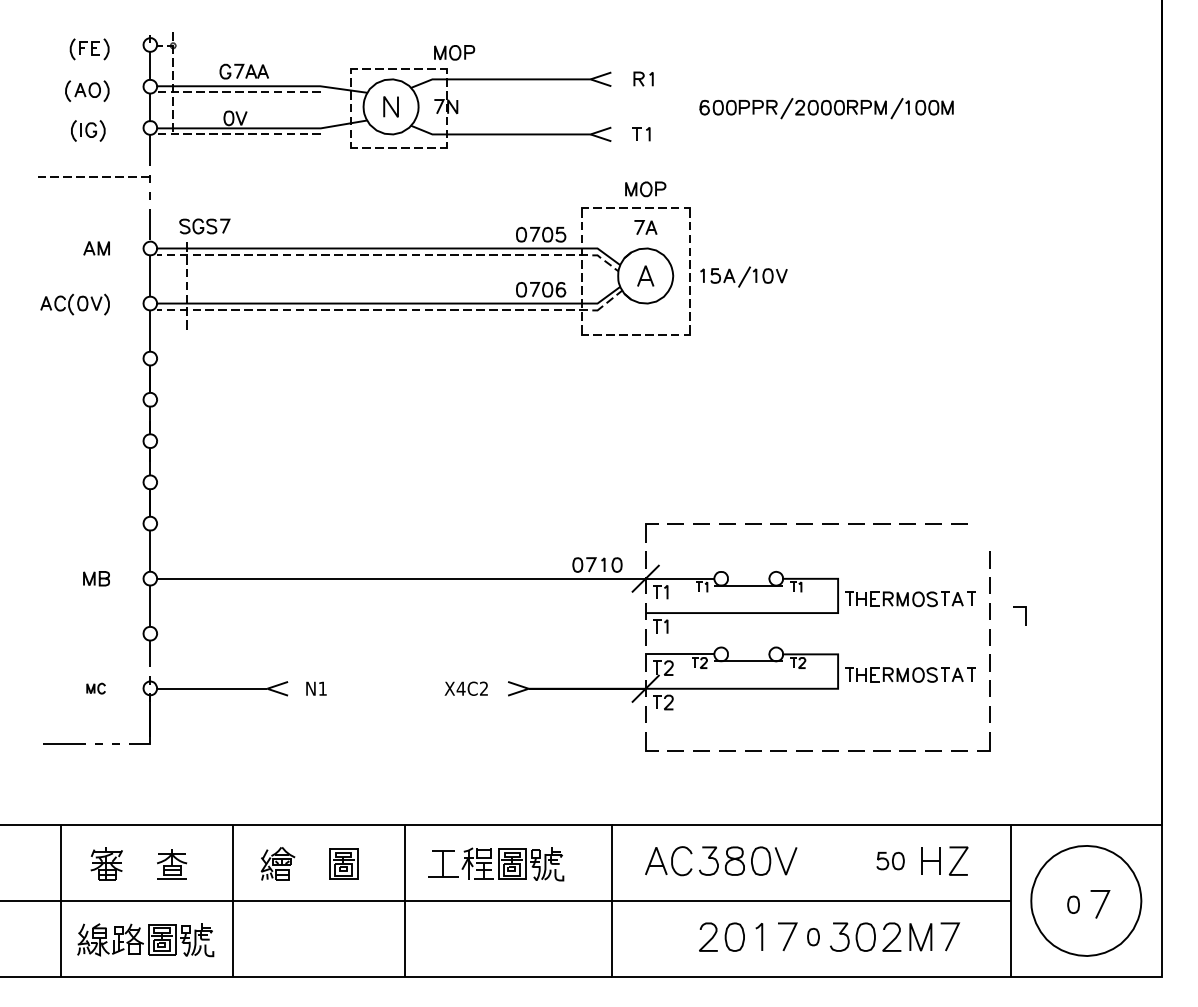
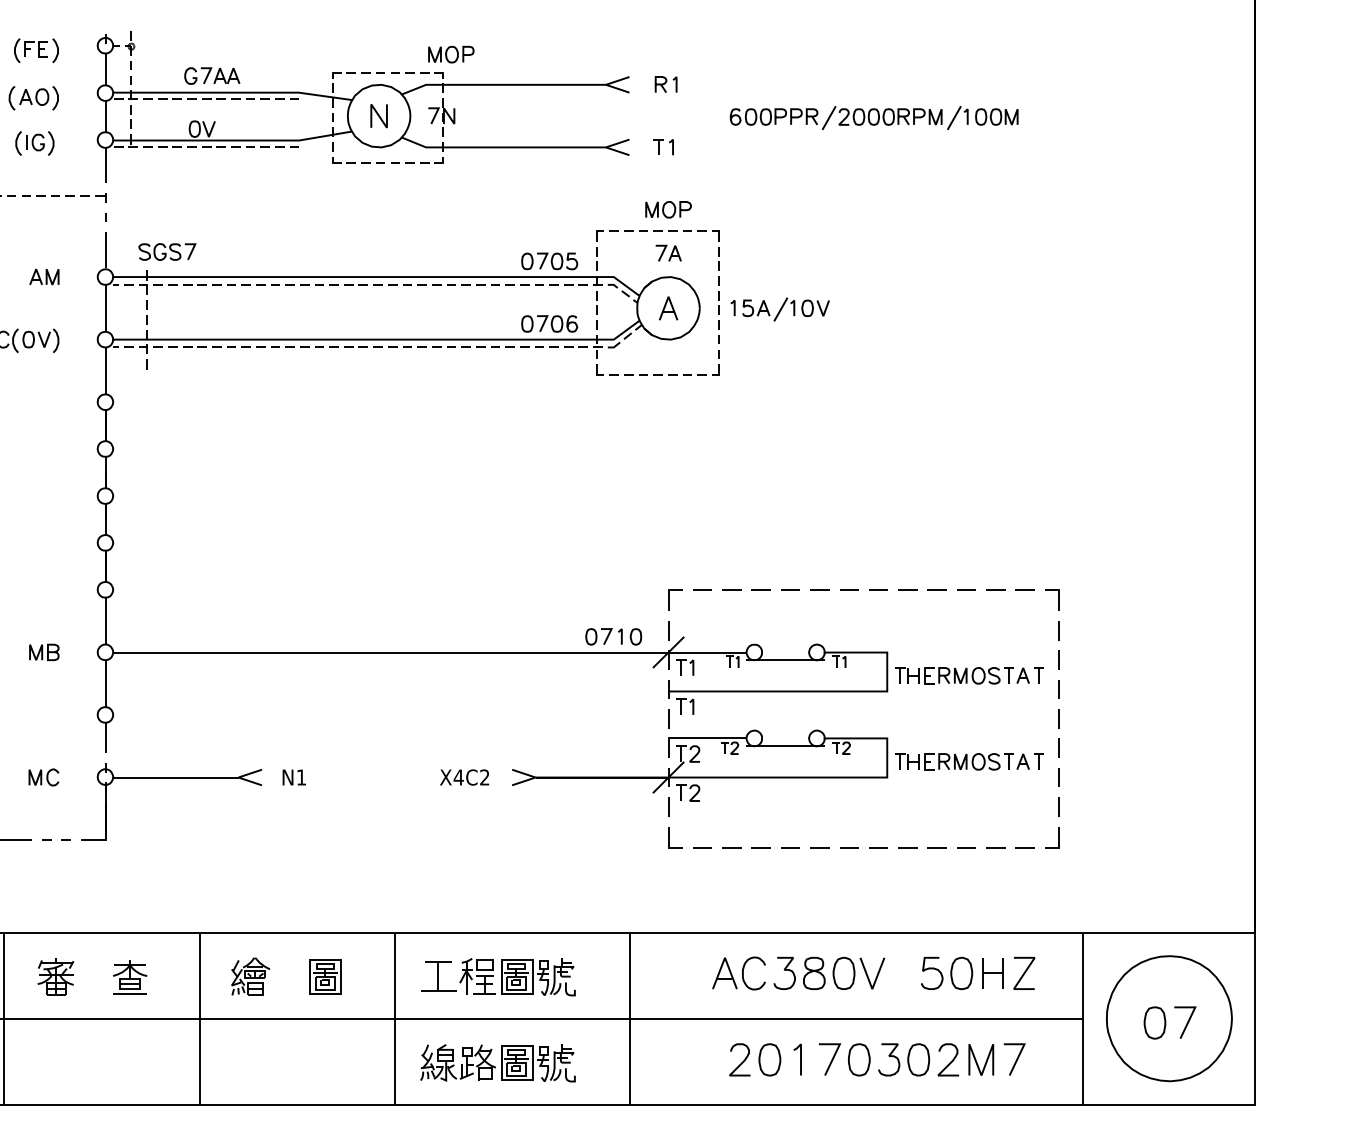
line: (1025, 615) -> (1059, 599), moved
part: (95, 688) -> (43, 777), size x1.43
part: (890, 860) -> (946, 972), size x1.67
part: (721, 861) -> (799, 973), moved
part: (1073, 904) -> (1154, 1022), size x1.67
part: (813, 936) -> (859, 1059), size x1.67
part: (145, 940) -> (497, 1063), moved

